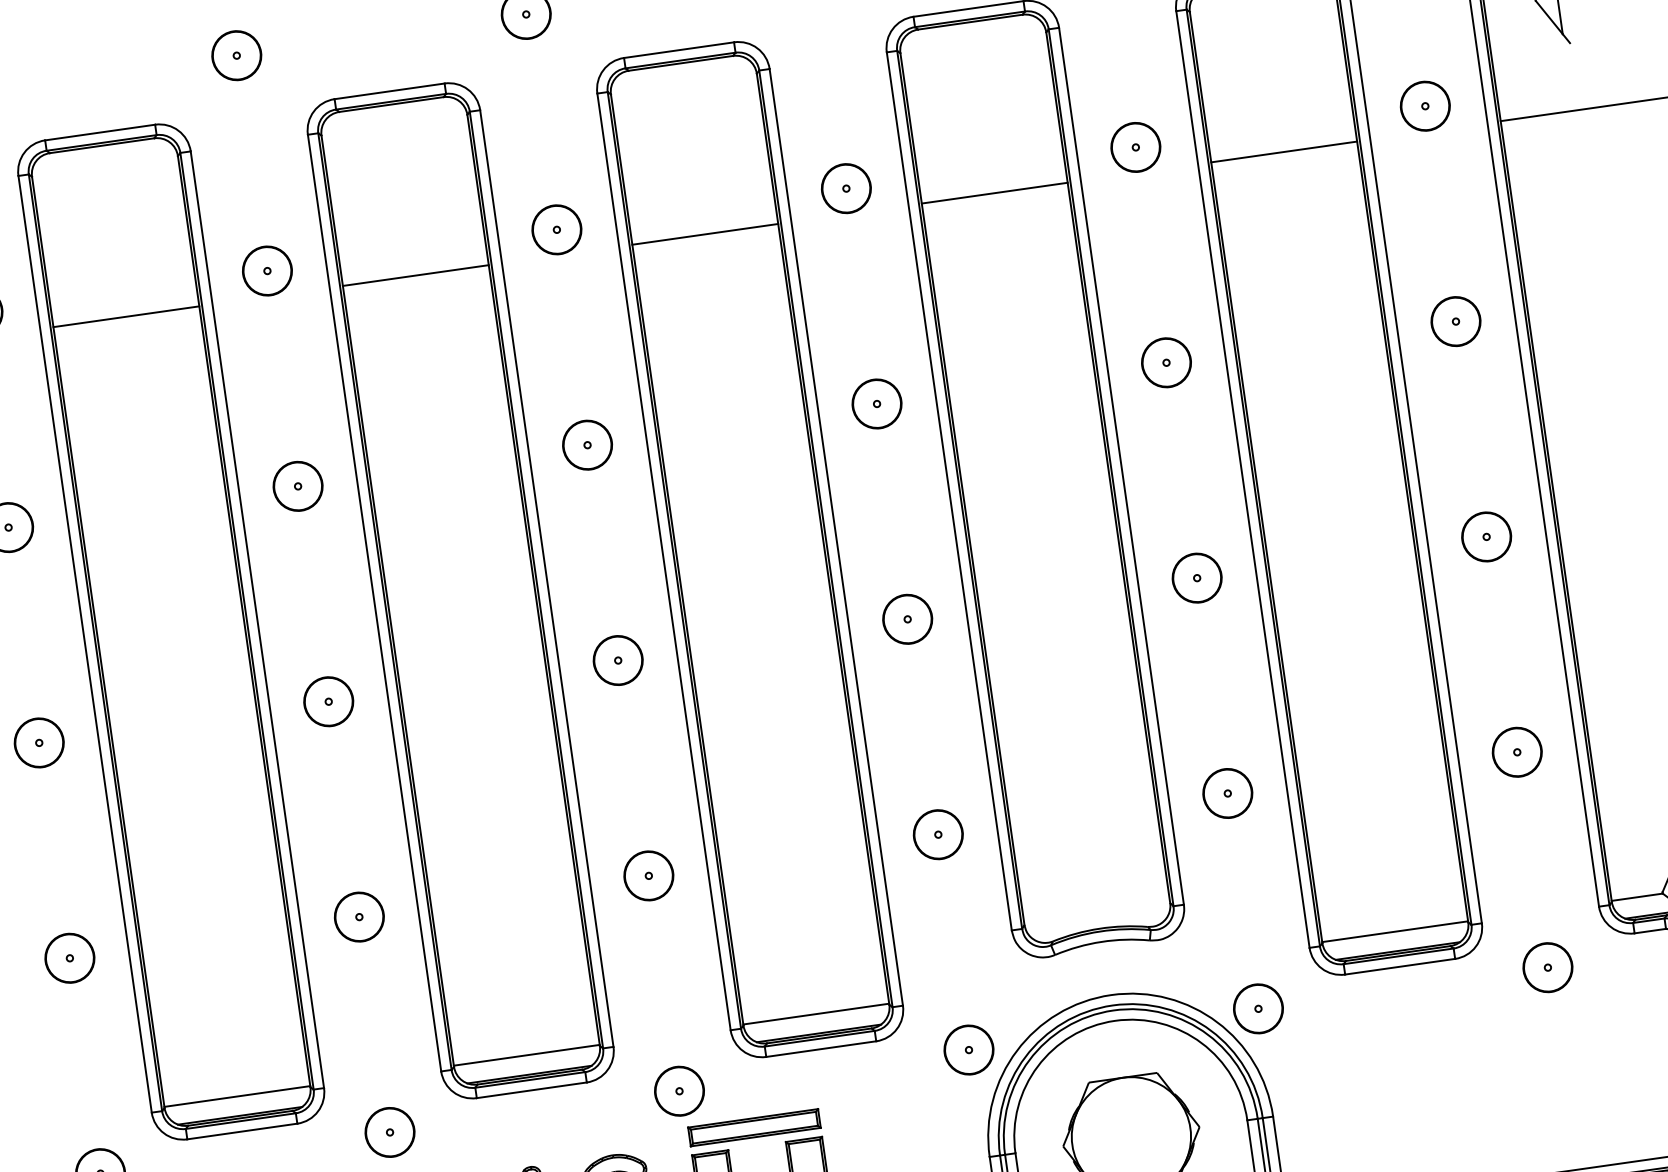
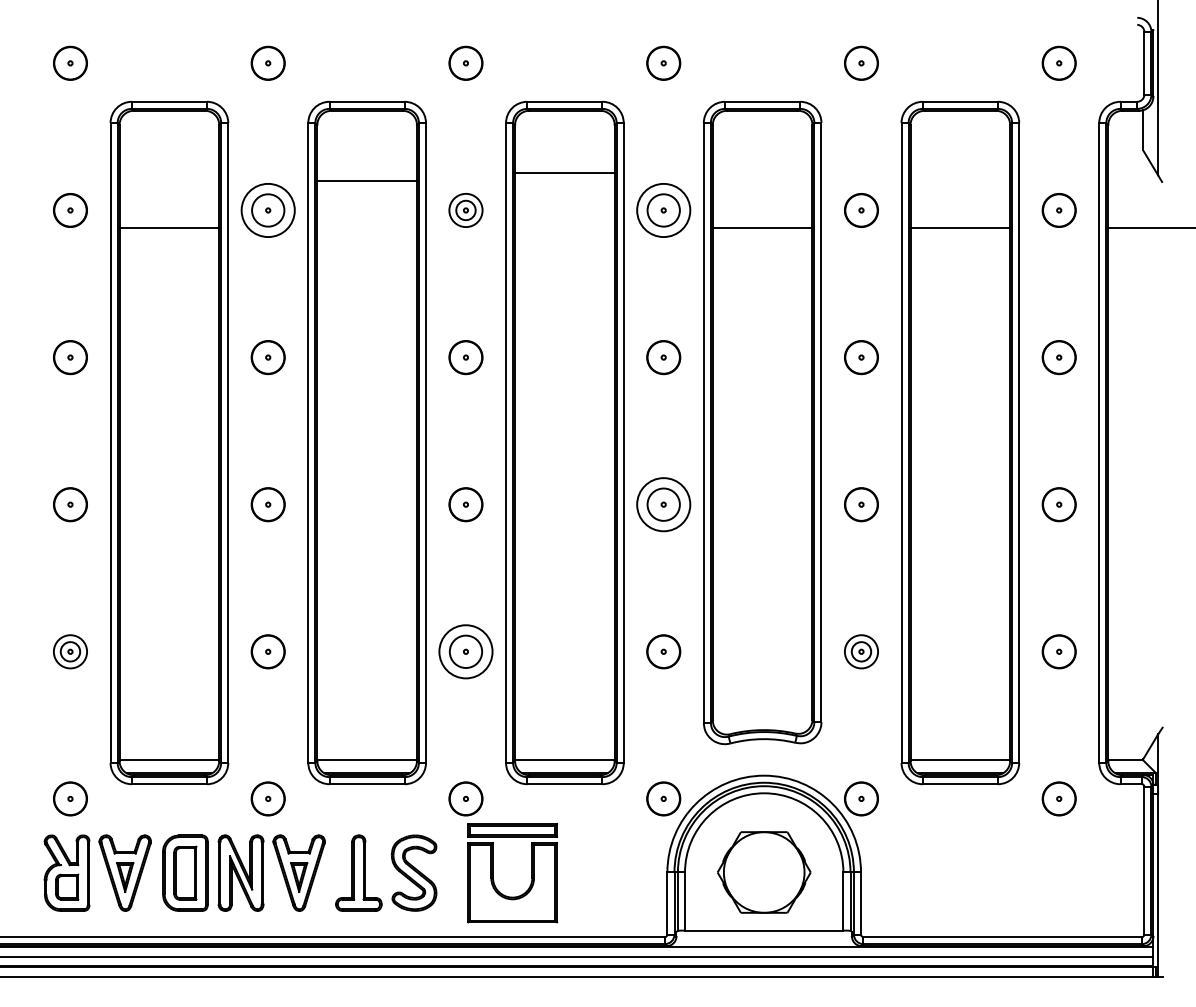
circle: (846, 188) -> (663, 210), size x1.6
circle: (556, 229) -> (465, 210), size x0.6
line: (704, 234) -> (564, 172), moved
circle: (266, 271) -> (267, 210), size x1.6
line: (414, 275) -> (366, 180), moved
circle: (907, 619) -> (663, 504), size x1.6
circle: (1227, 793) -> (861, 651), size x0.6
circle: (648, 875) -> (465, 651), size x1.6
circle: (69, 957) -> (70, 651), size x0.6

